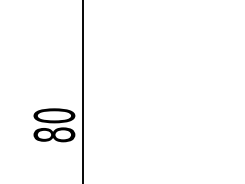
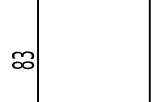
text: (55, 116) -> (23, 55), 80 -> 83

